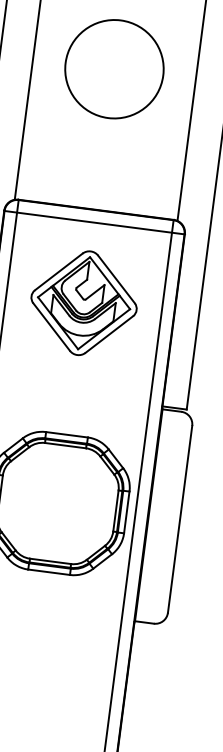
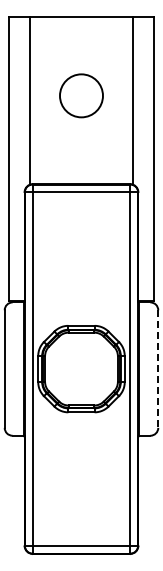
circle: (114, 68) -> (81, 95), size x0.7
part: (84, 302) -> (81, 242), removed
line: (180, 520) -> (158, 369), solid -> dashed

